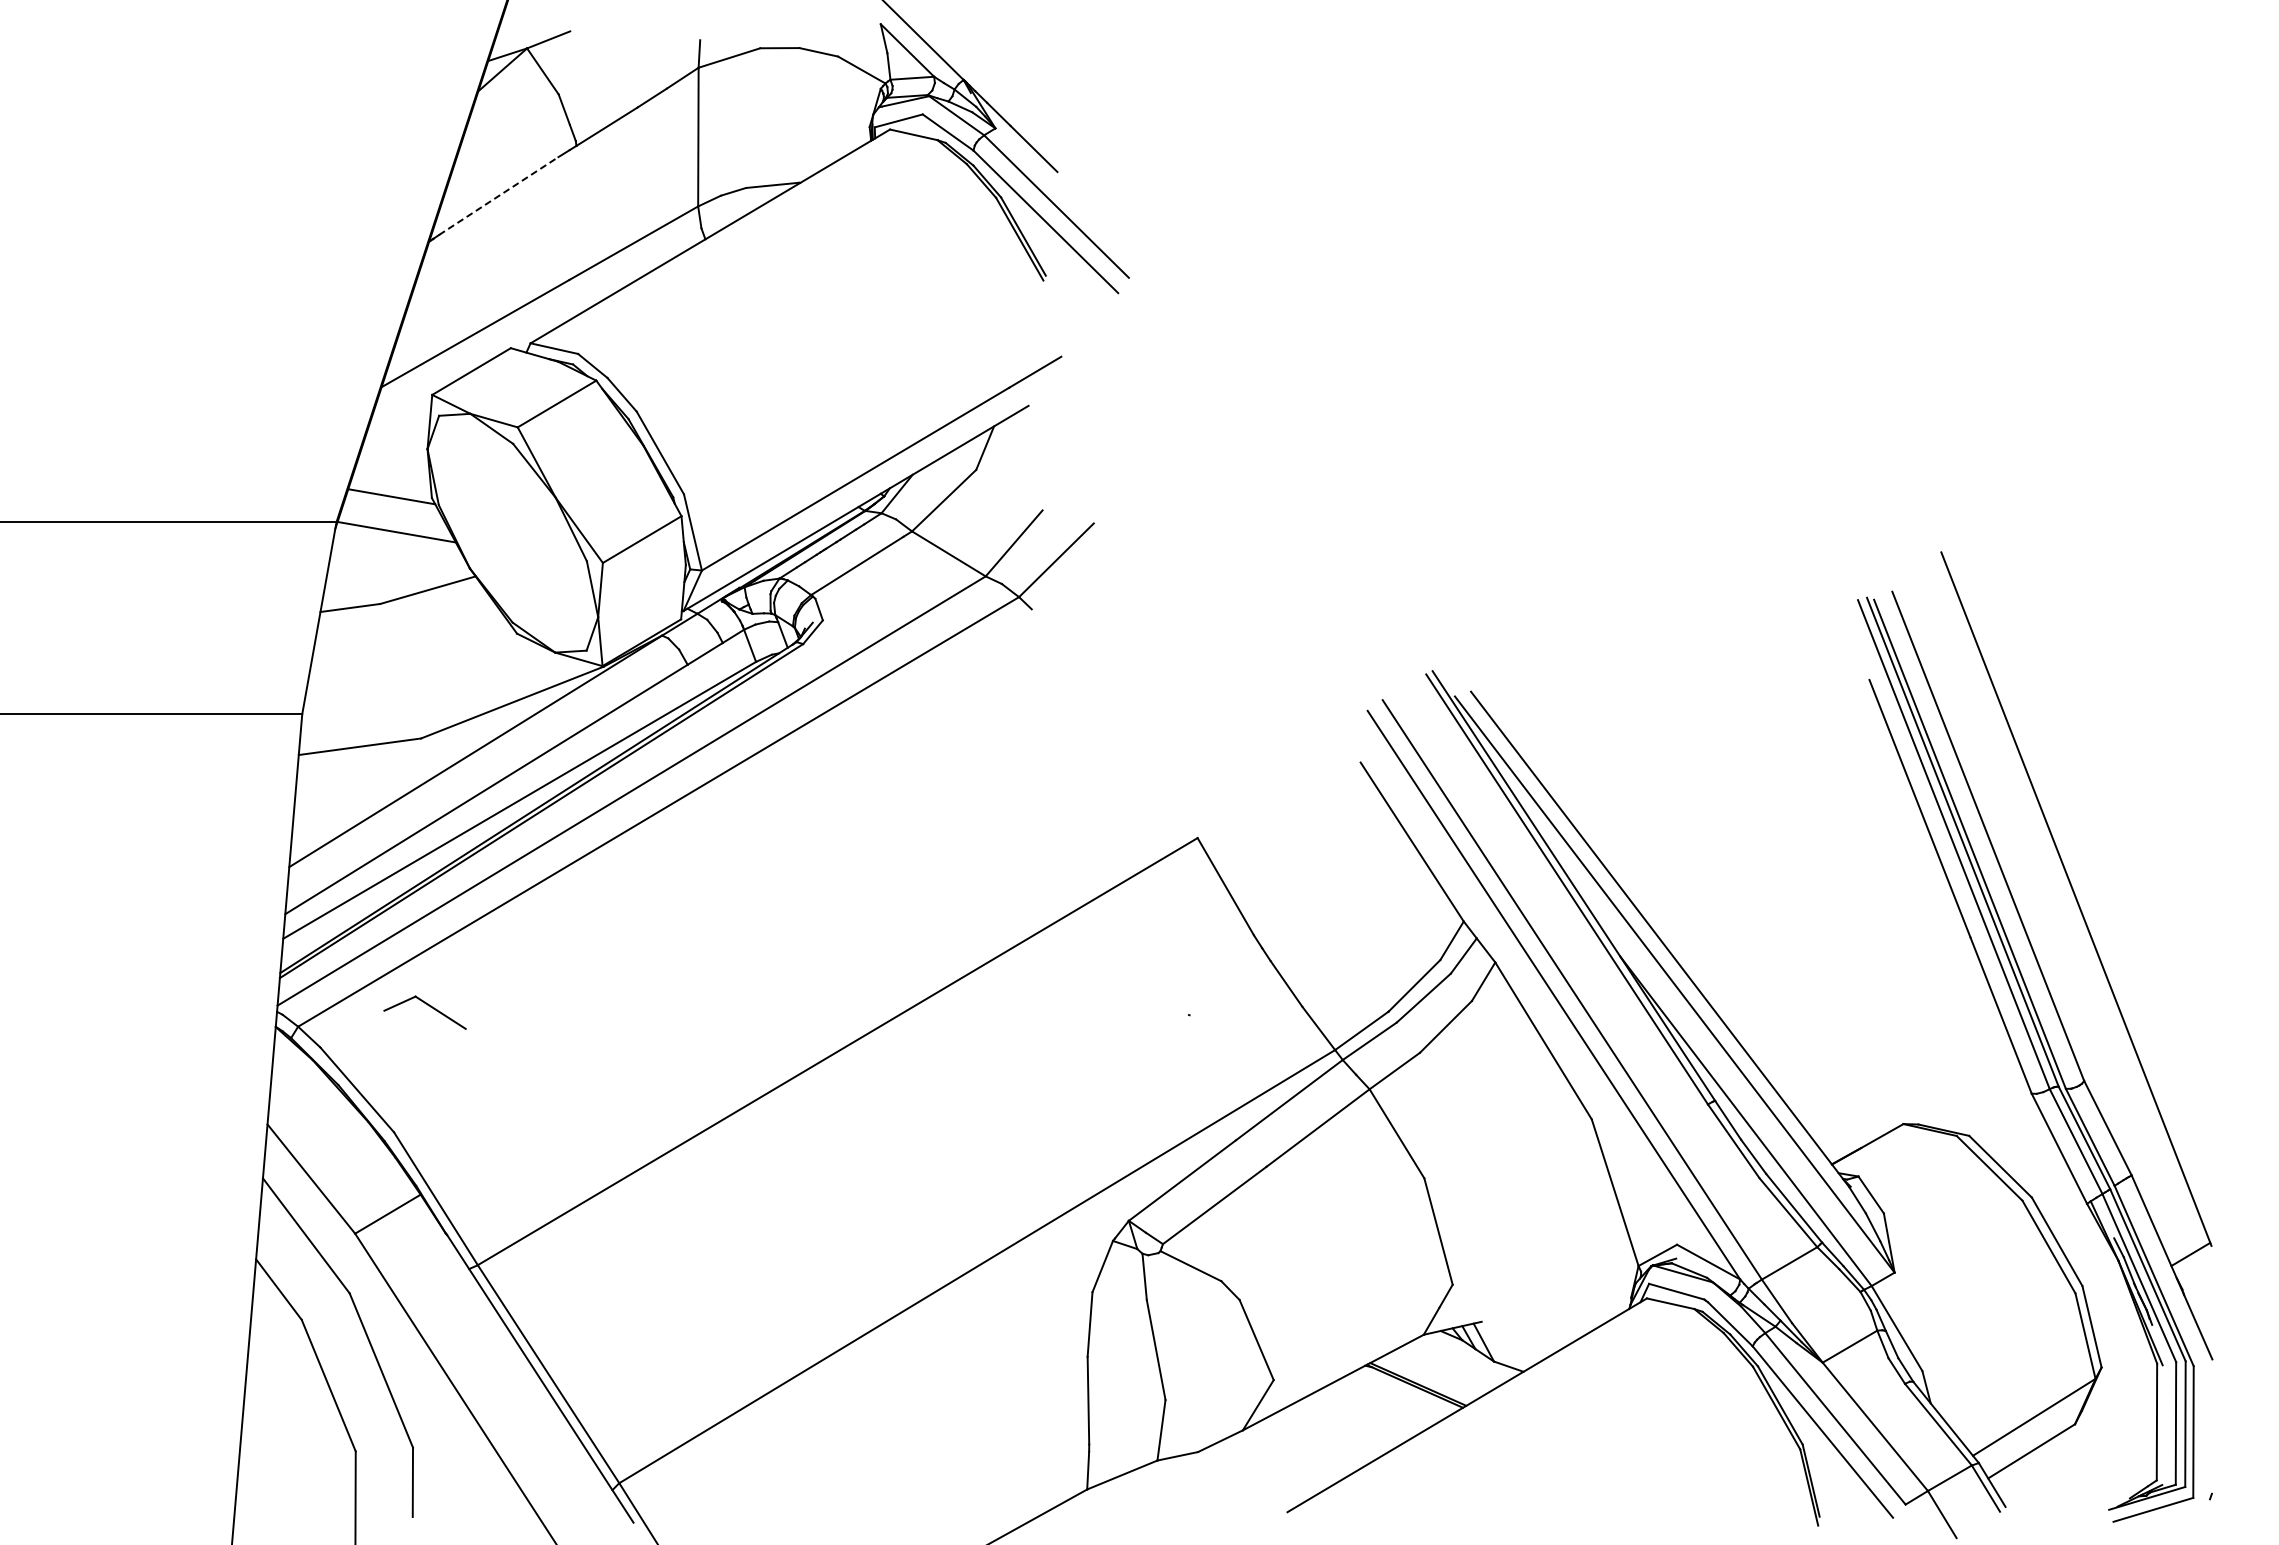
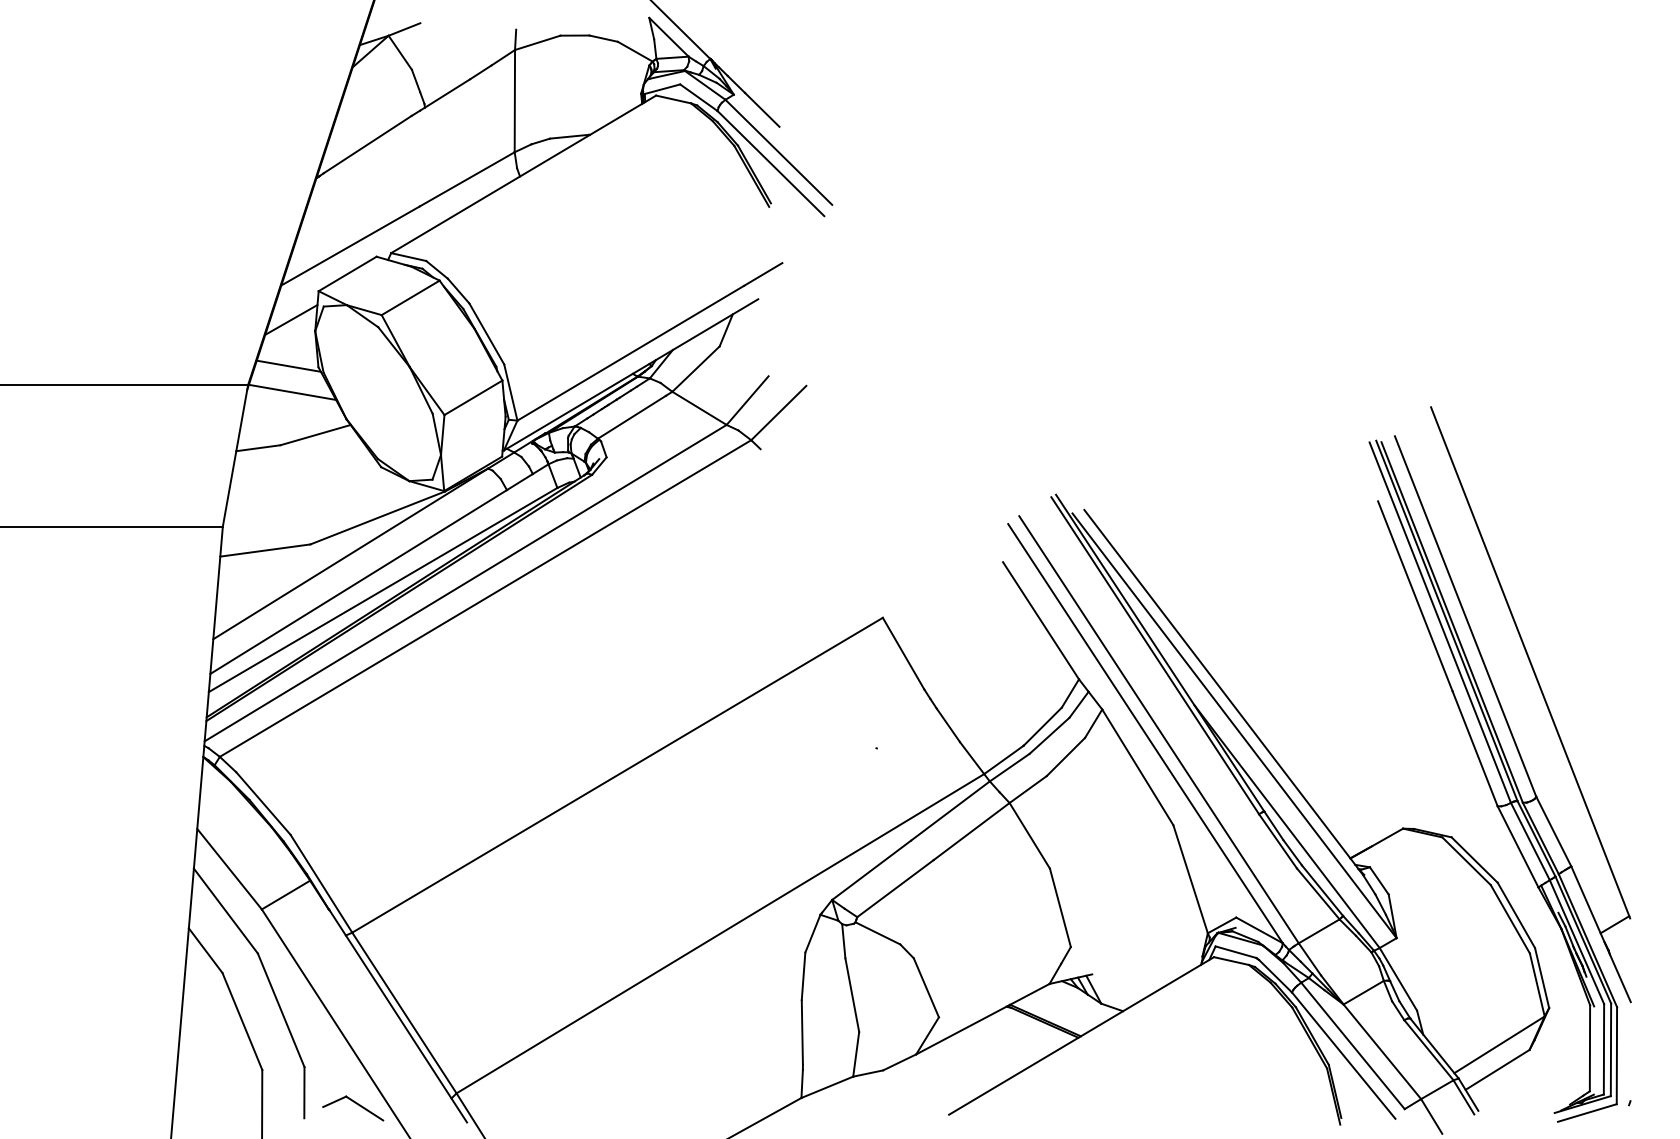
line: (499, 195) -> (368, 144), dashed -> solid
line: (394, 433) -> (290, 319), added
part: (427, 1005) -> (354, 1103), moved

